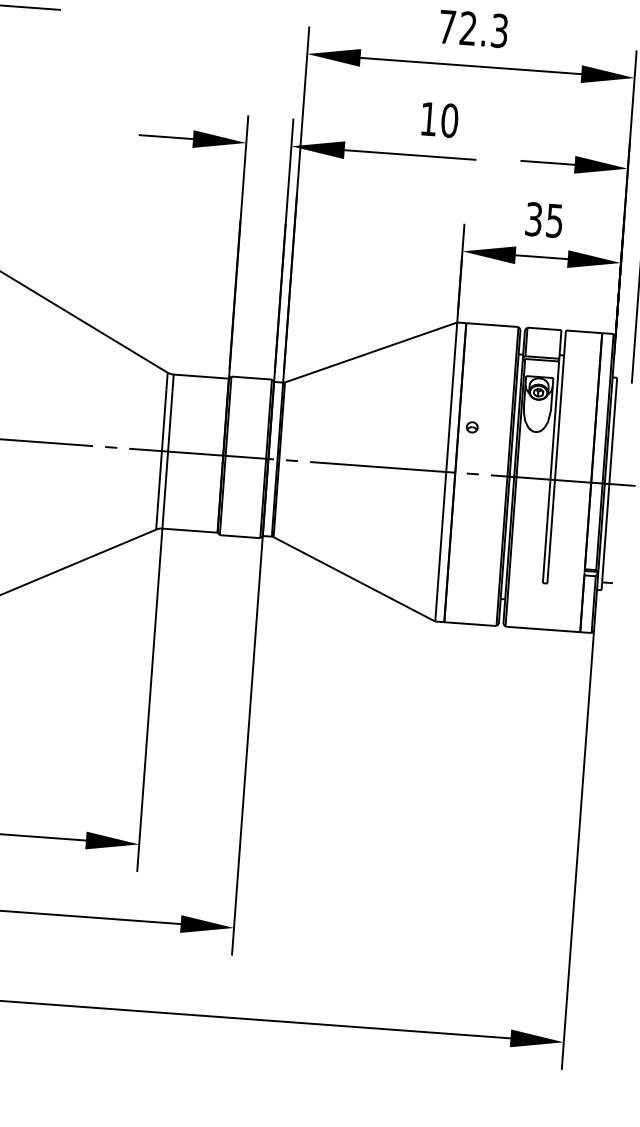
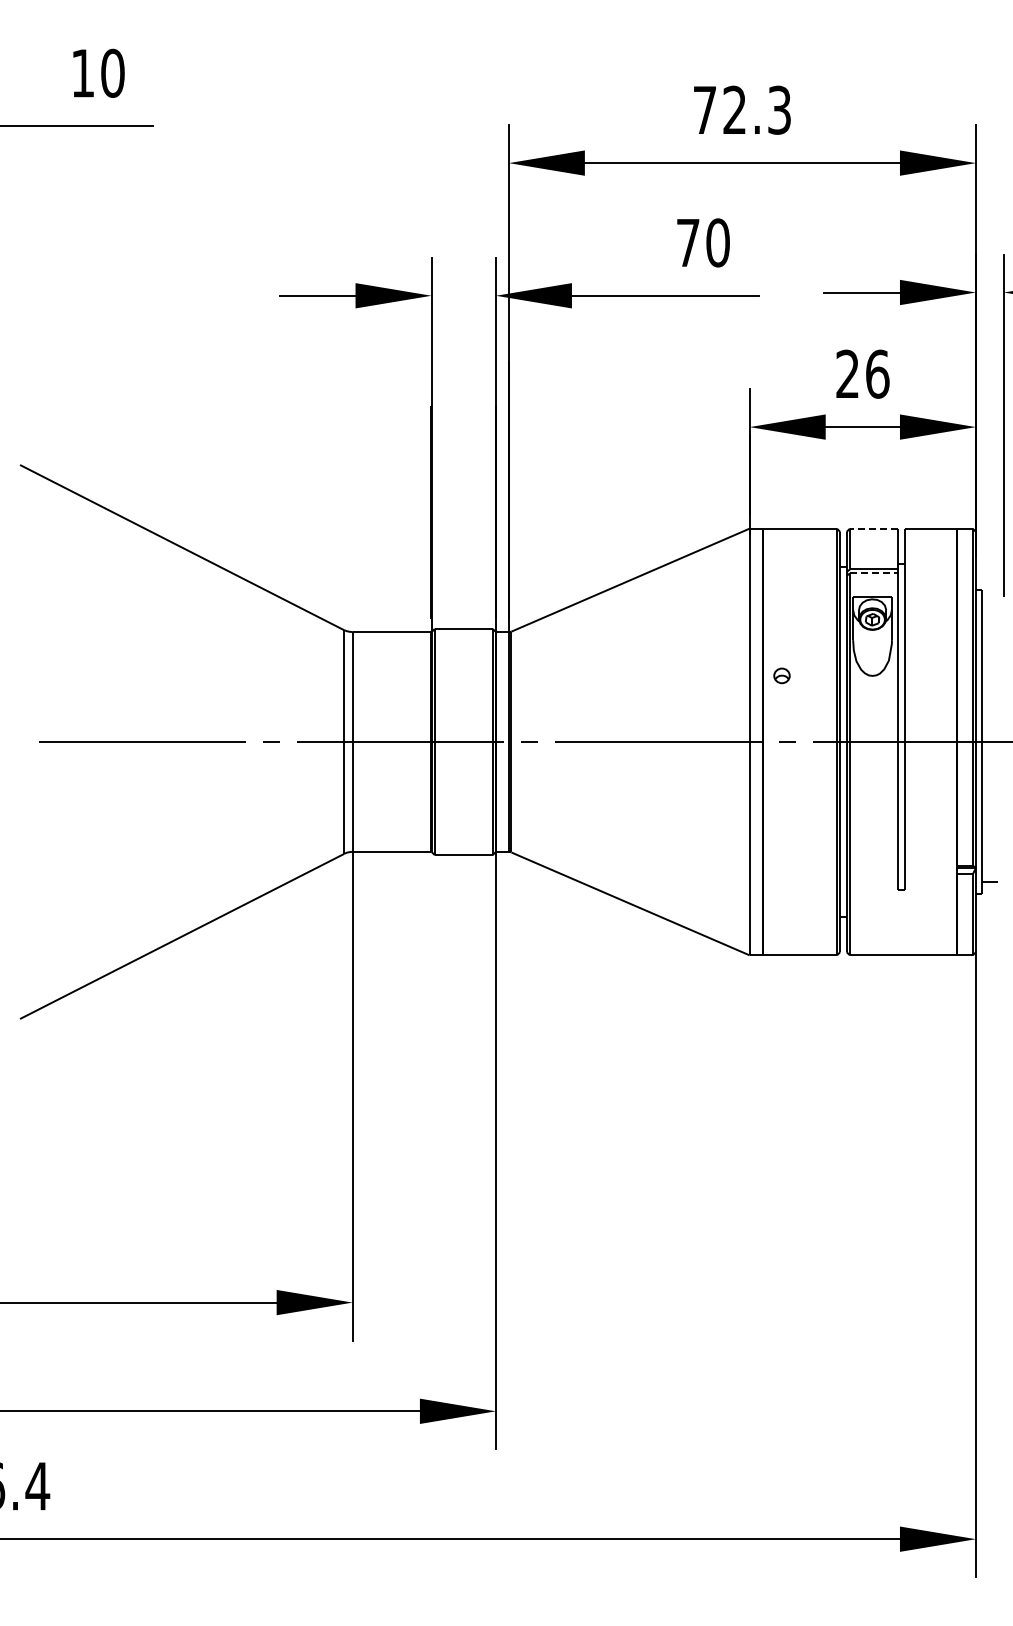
text: (429, 118) -> (688, 242), 10 -> 70
text: (544, 219) -> (862, 373), 35 -> 26
line: (544, 328) -> (873, 528), solid -> dashed
line: (542, 360) -> (874, 573), solid -> dashed

